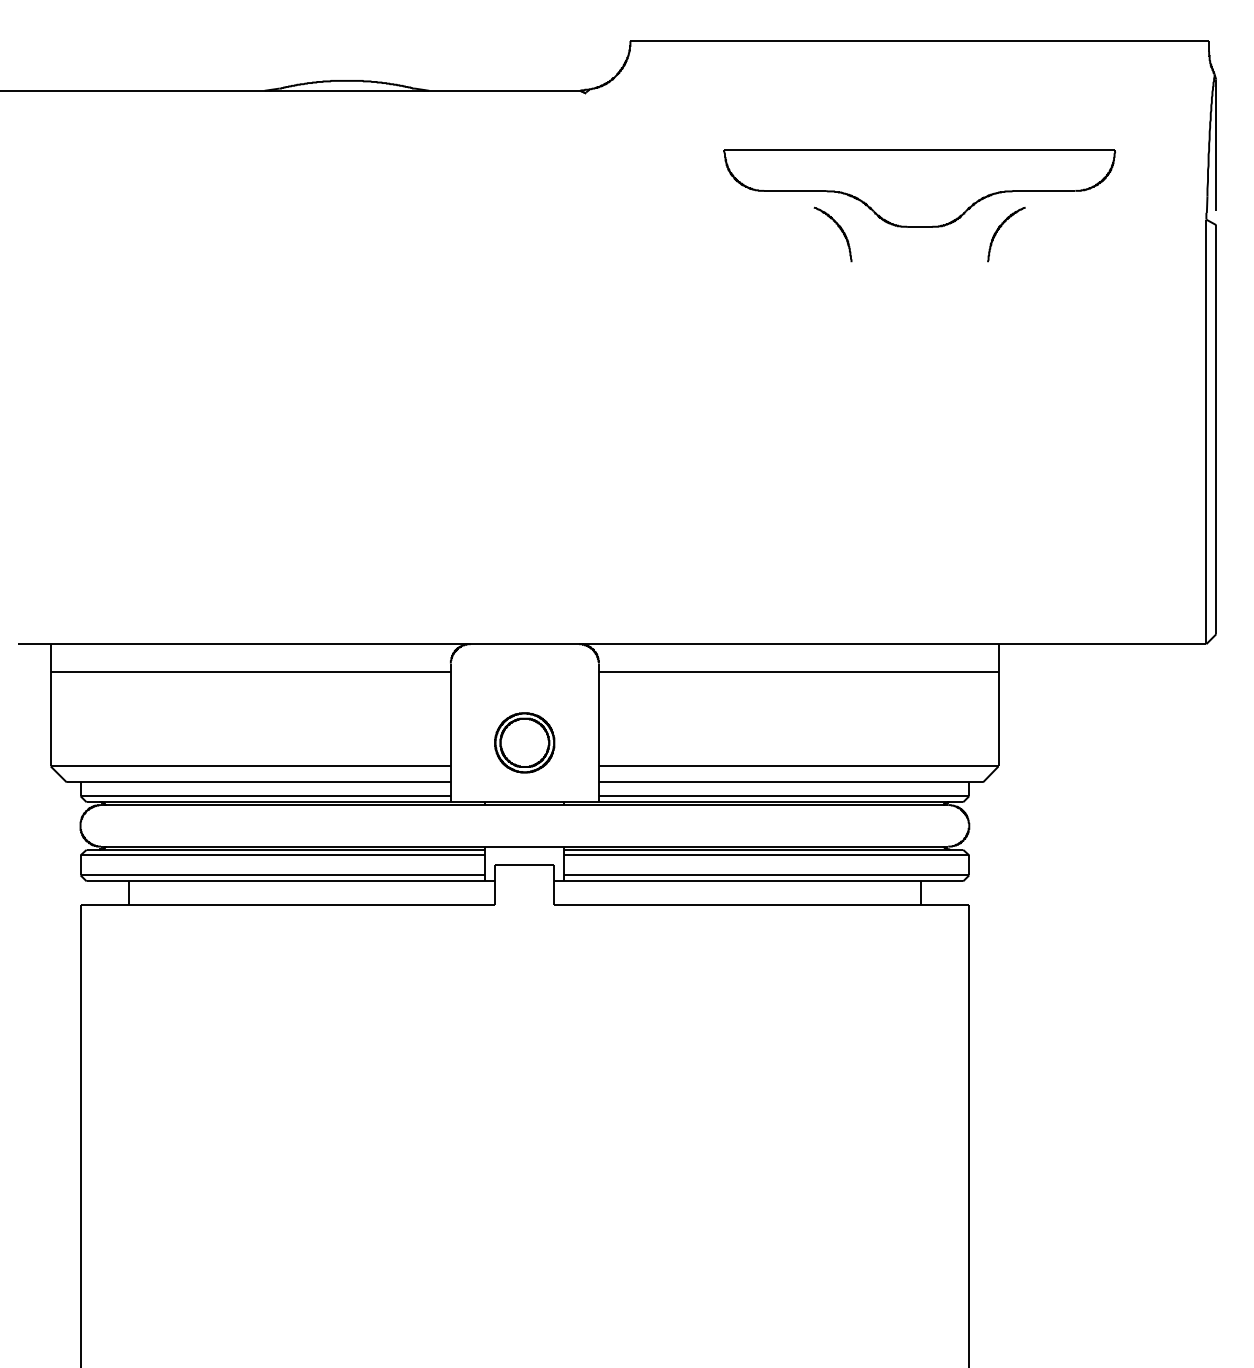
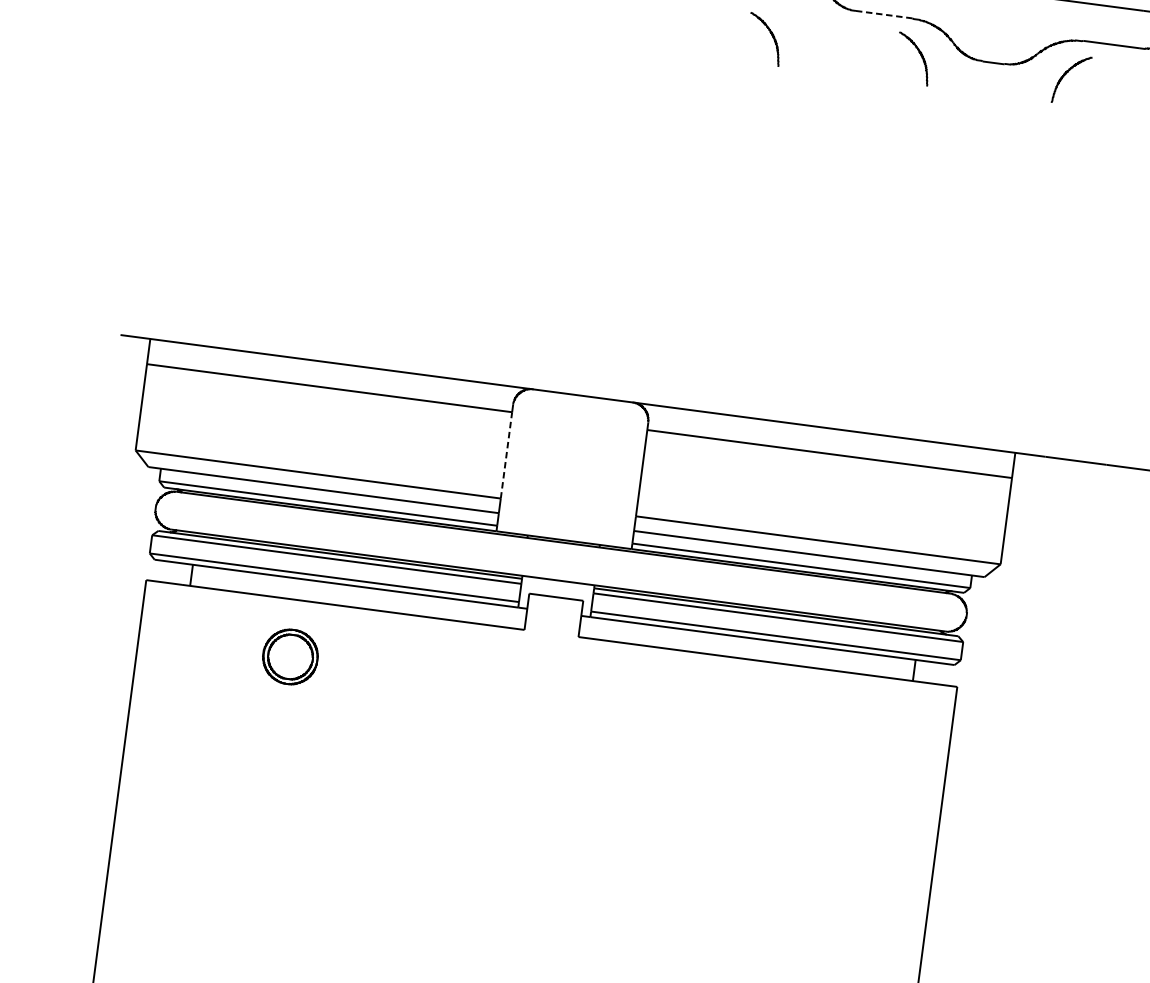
line: (795, 190) -> (884, 14), solid -> dashed
curve: (676, 229) -> (771, 35), added
line: (450, 718) -> (506, 454), solid -> dashed
part: (524, 742) -> (290, 656), moved

